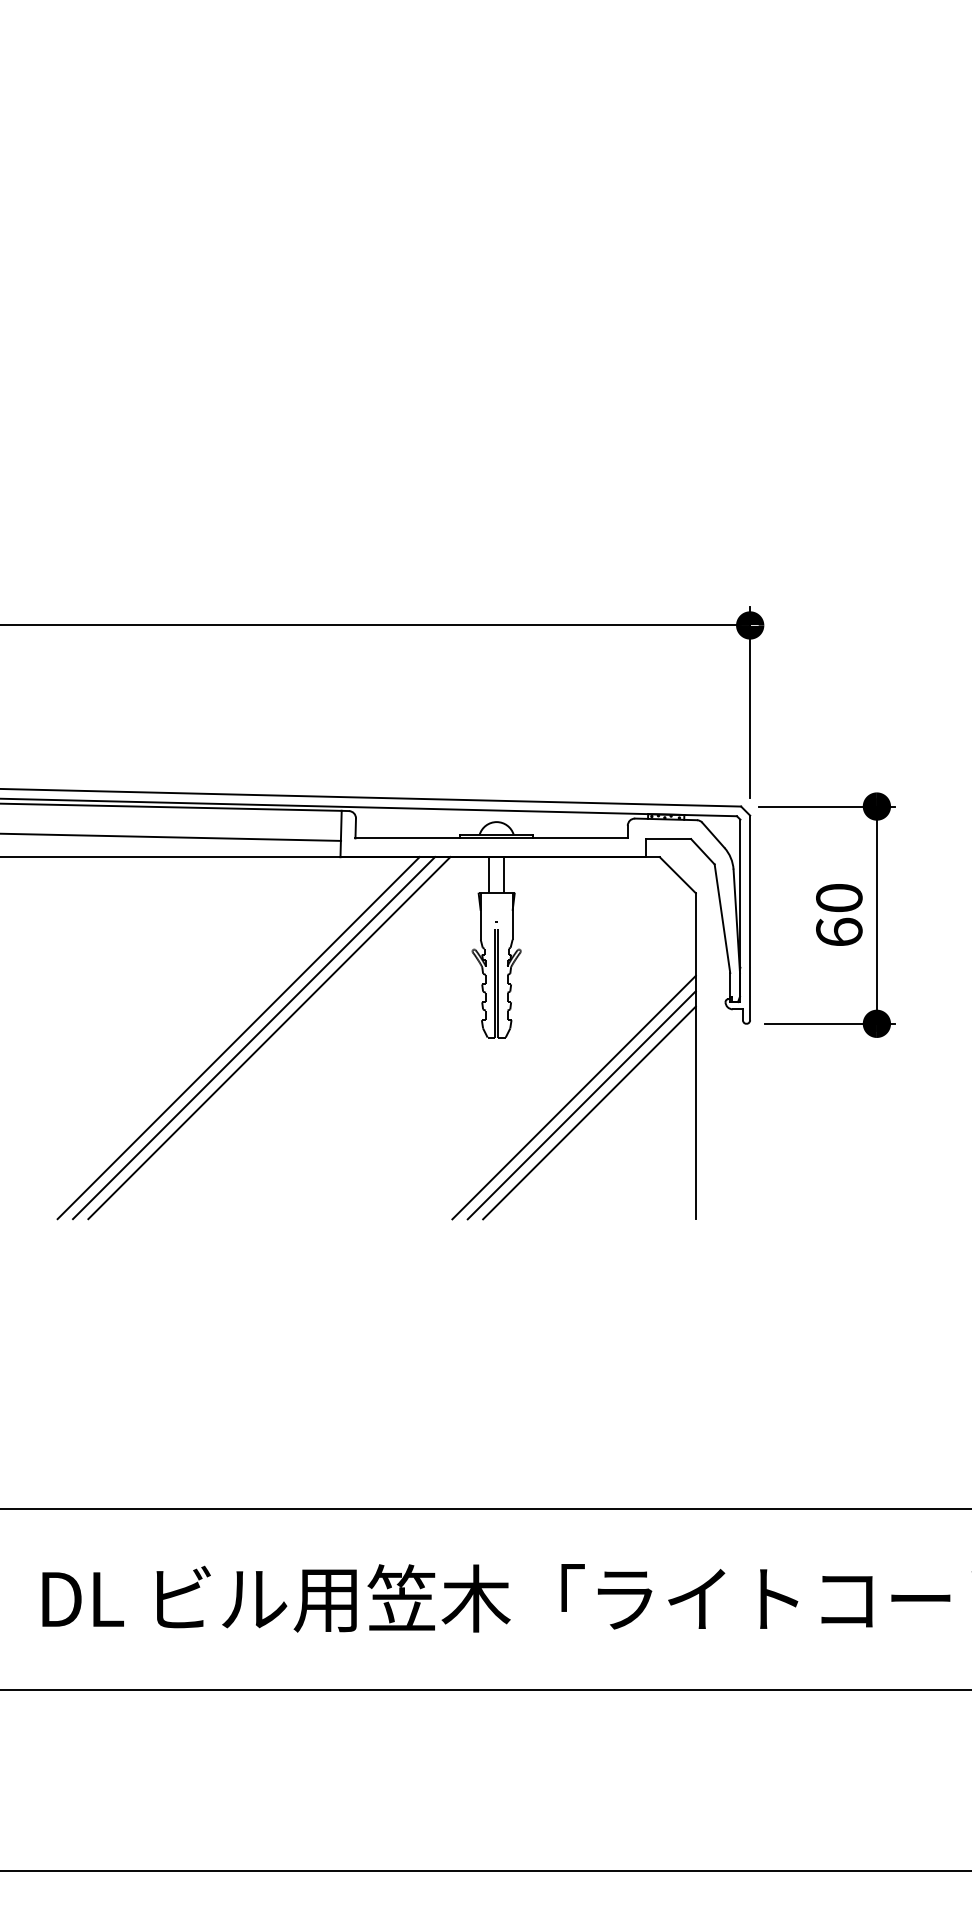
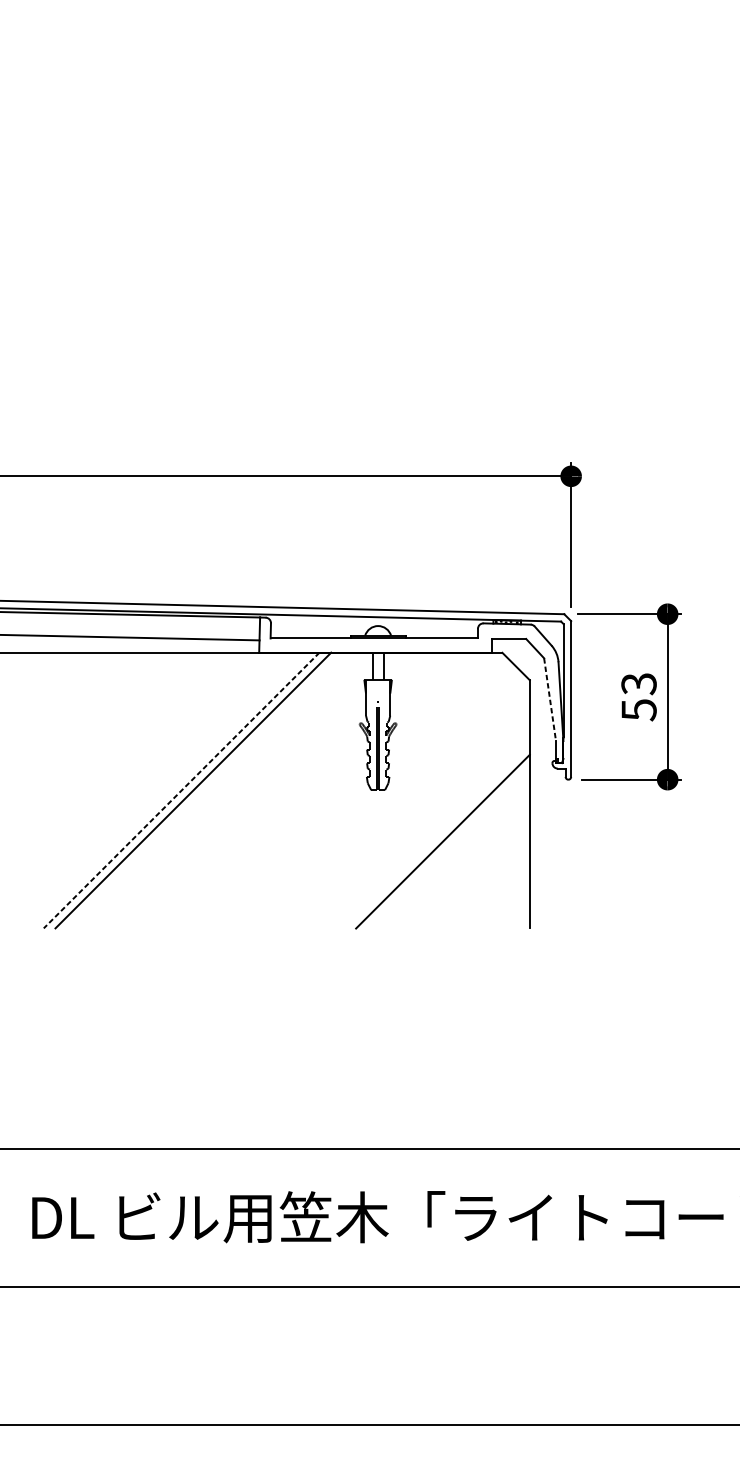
text: (839, 915) -> (639, 697), 60 -> 53
line: (722, 918) -> (550, 699), solid -> dashed
line: (238, 1038) -> (181, 790), solid -> dashed
line: (269, 1038) -> (205, 790), removed
line: (573, 1097) -> (436, 835), removed
line: (589, 1112) -> (448, 847), removed

